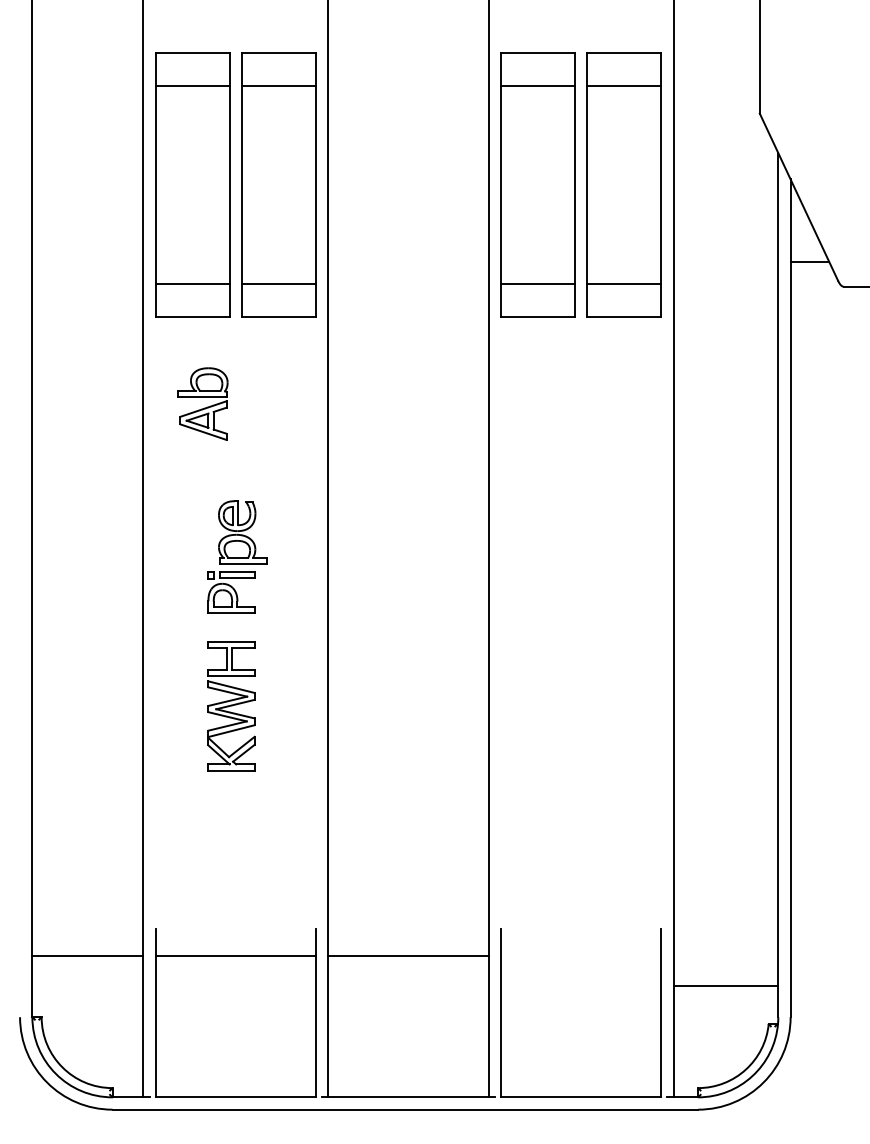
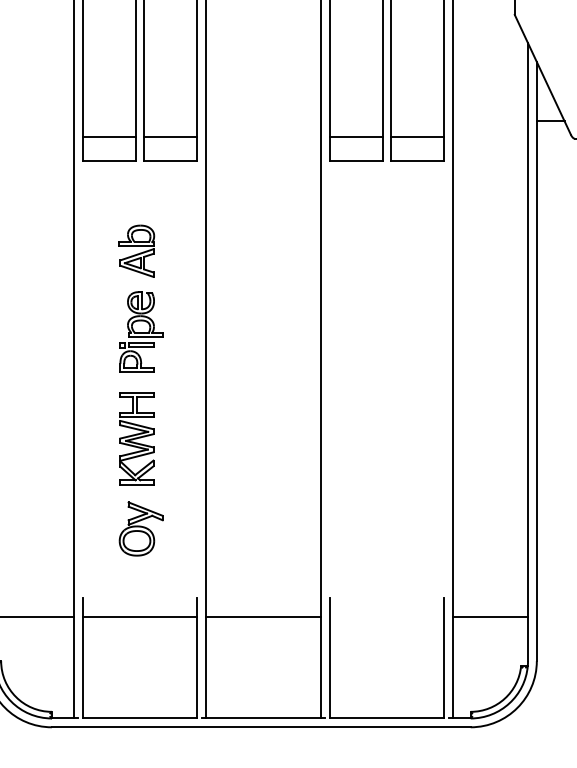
part: (202, 403) -> (136, 250), moved
part: (237, 832) -> (141, 529), added
line: (725, 985) -> (490, 617), moved

